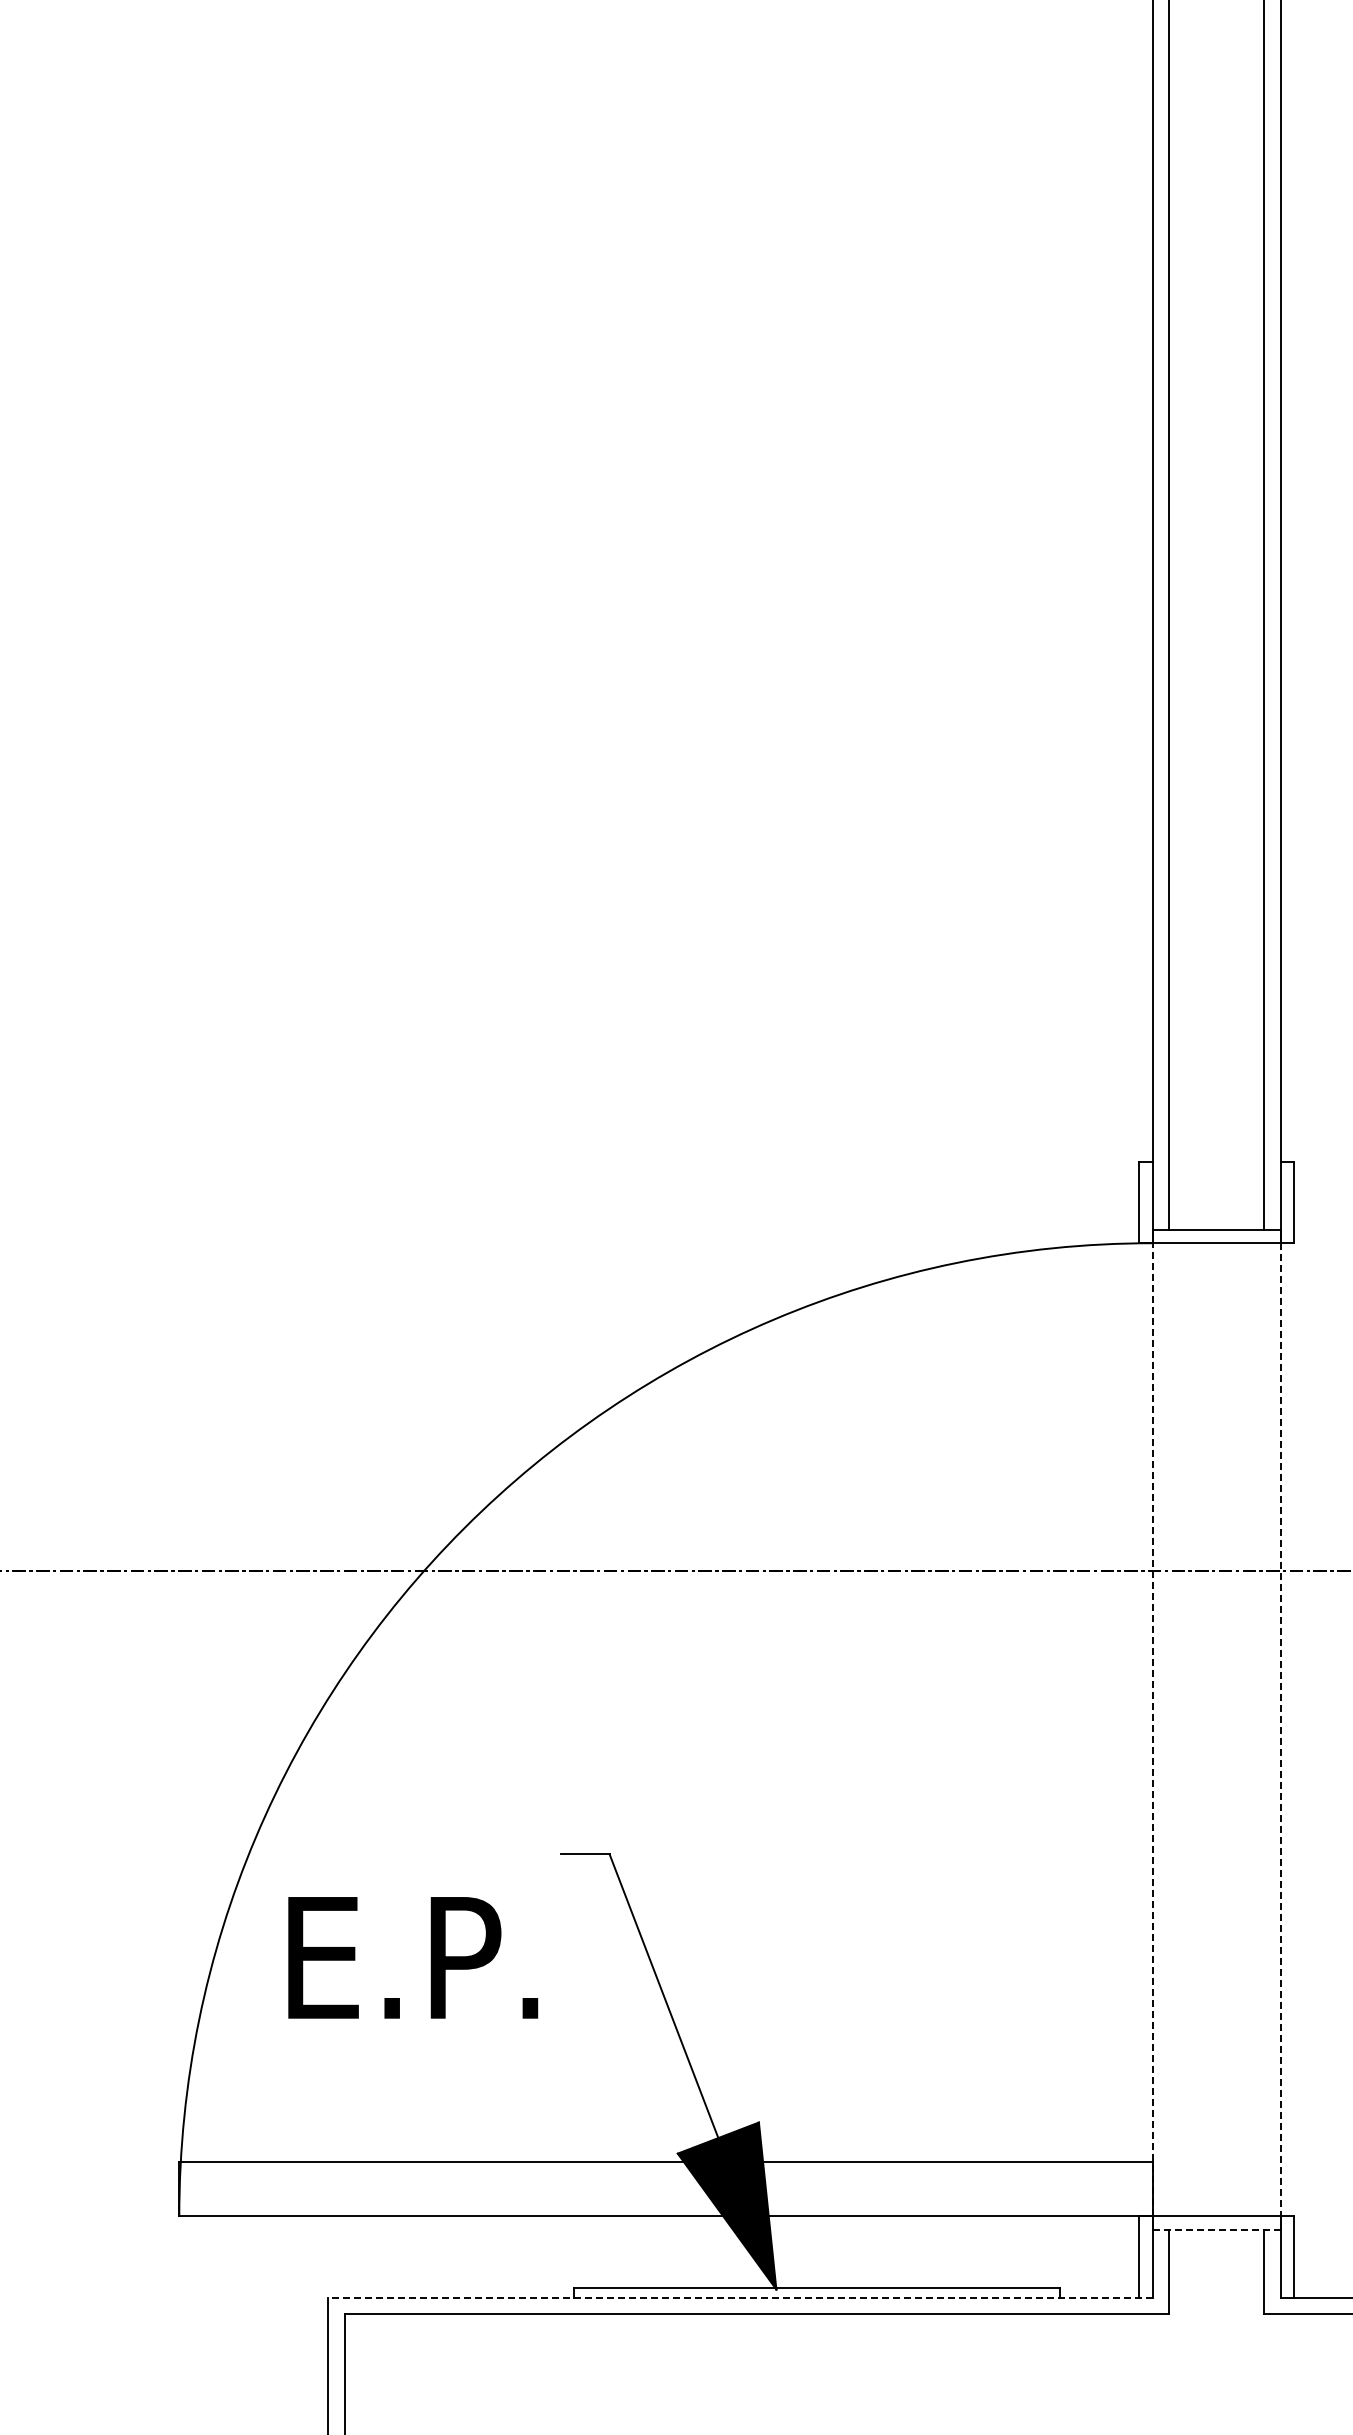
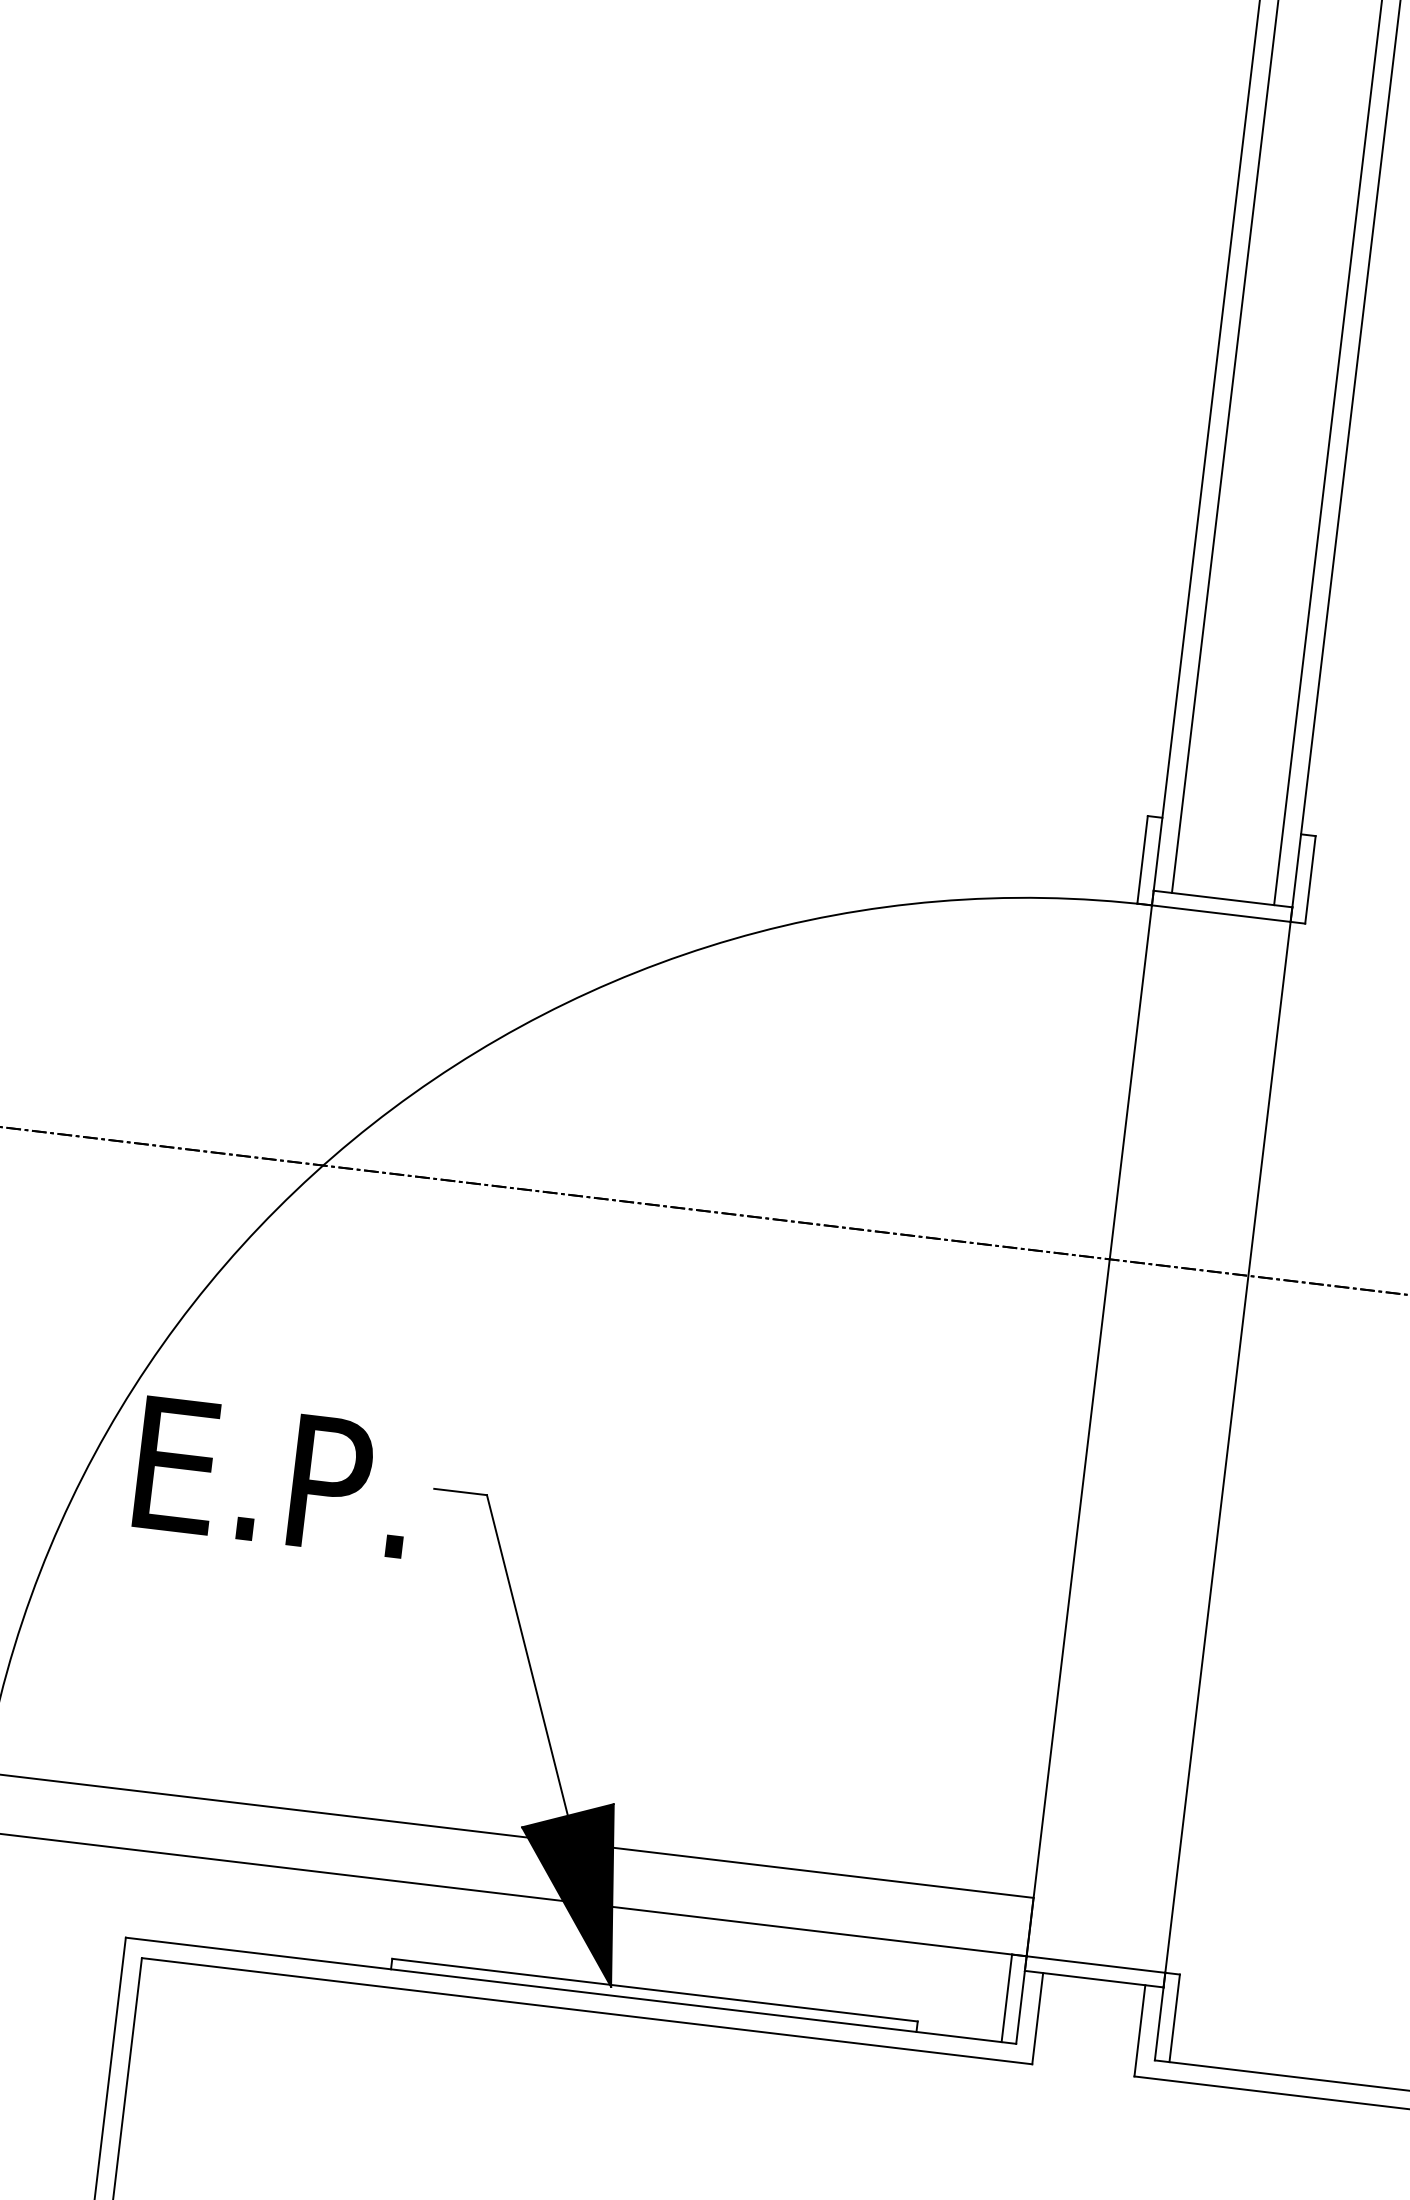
line: (1152, 1729) -> (1089, 1430), dashed -> solid
line: (1280, 1729) -> (1227, 1446), dashed -> solid
text: (413, 1957) -> (274, 1476), moved
line: (1216, 2229) -> (1094, 1978), dashed -> solid
line: (739, 2297) -> (570, 1990), dashed -> solid

